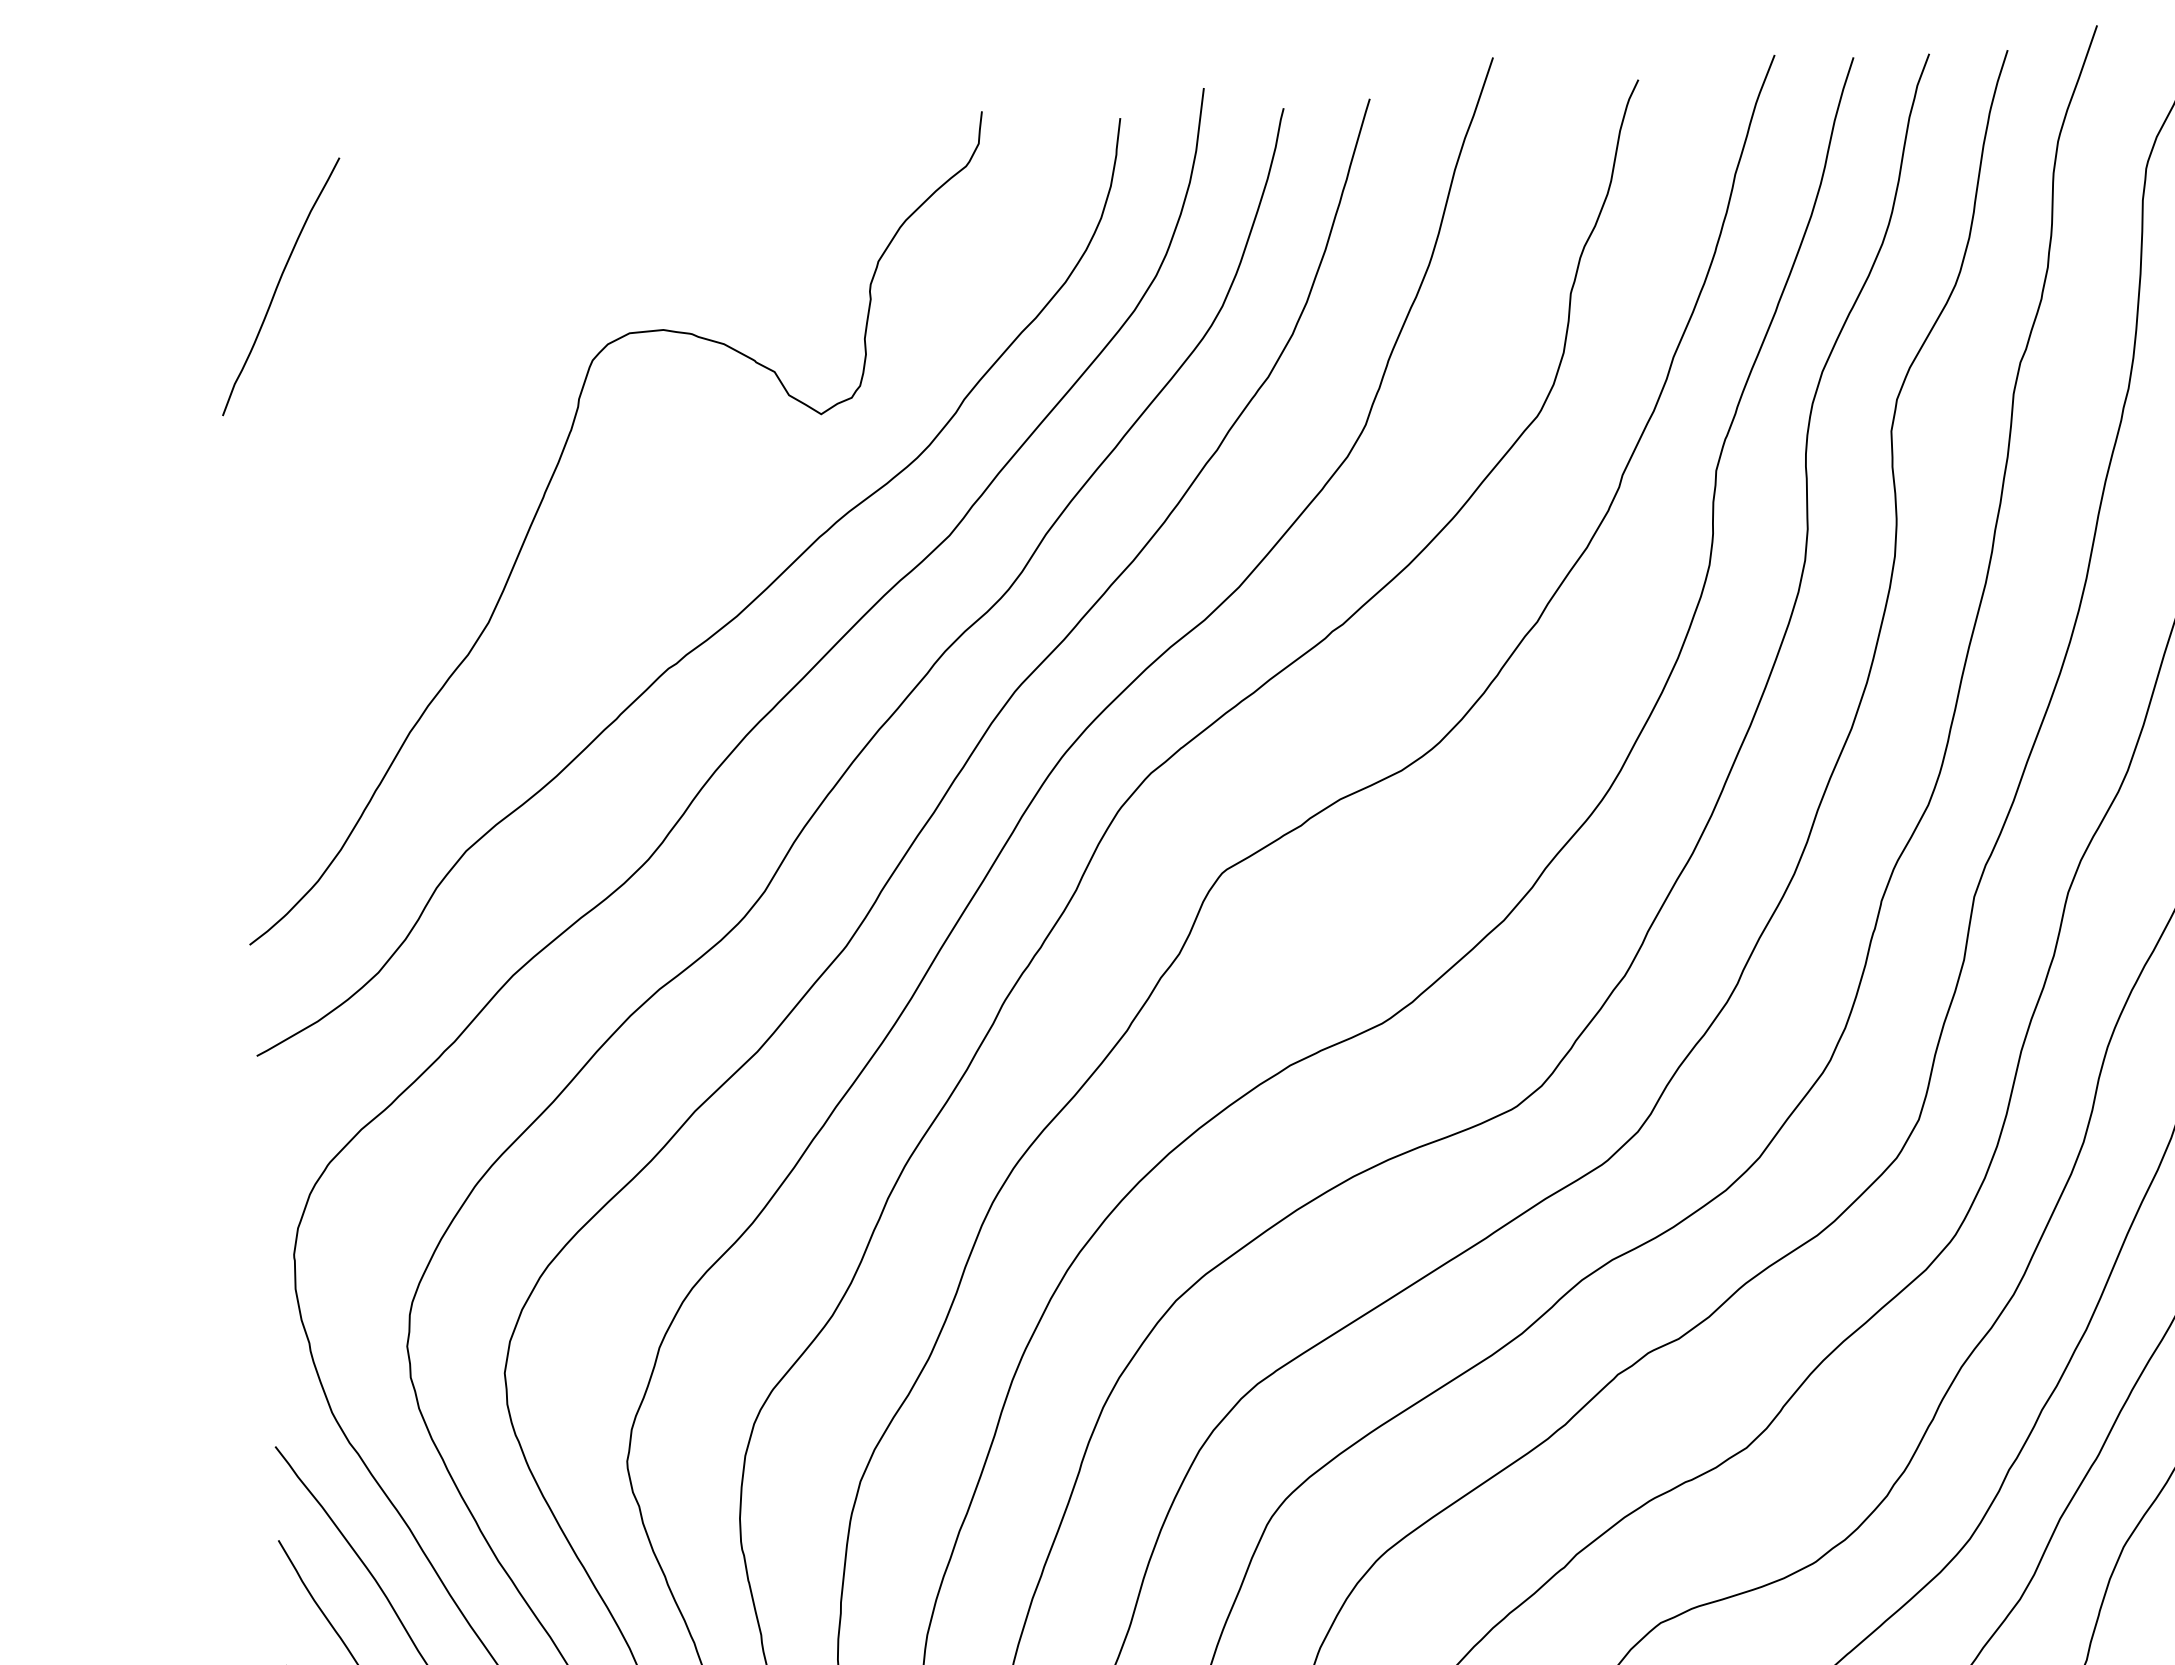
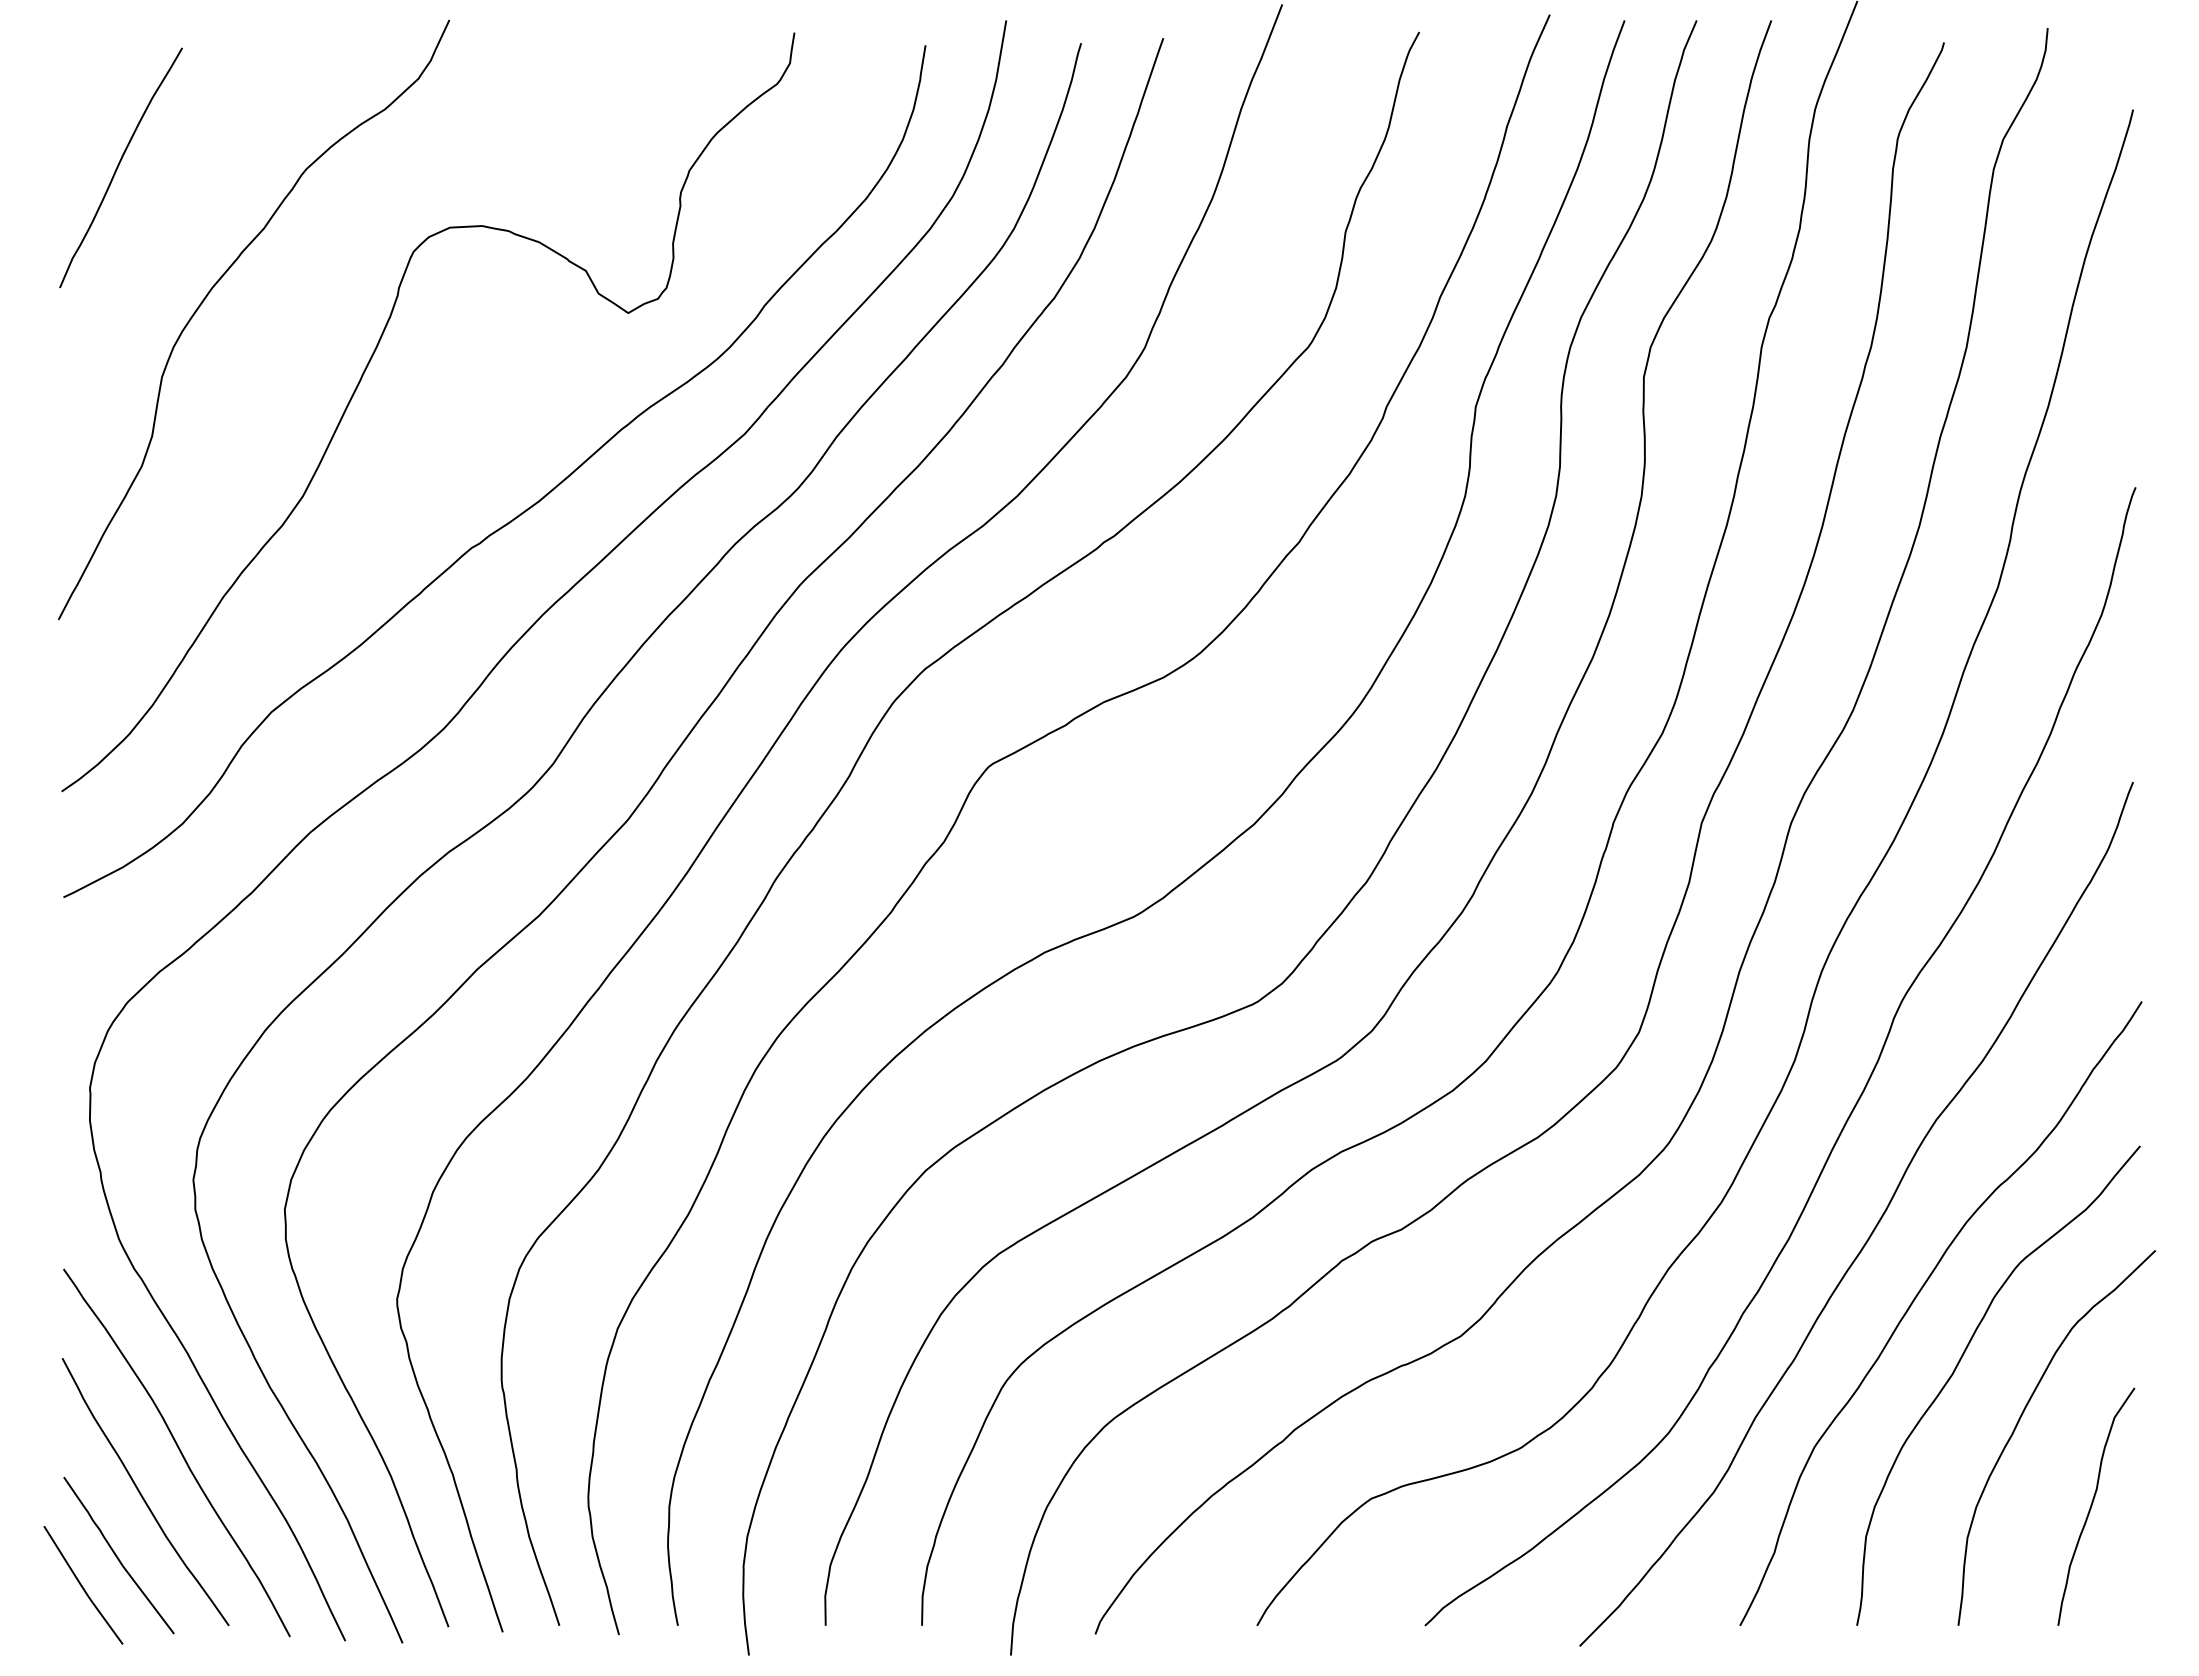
curve: (384, 408) -> (213, 288), added

